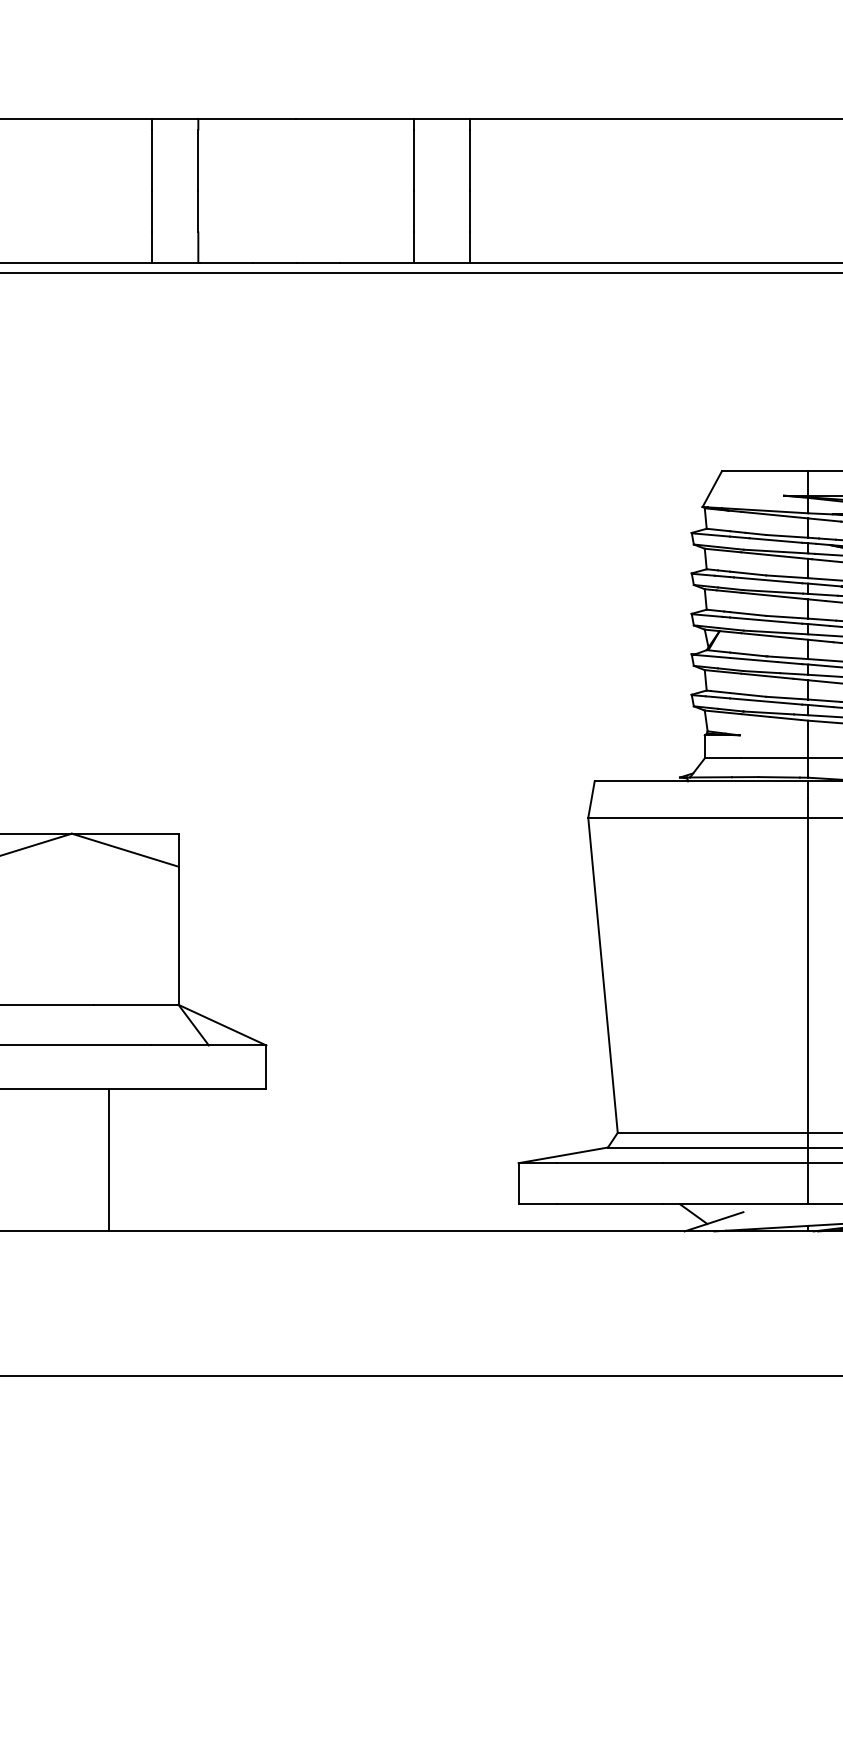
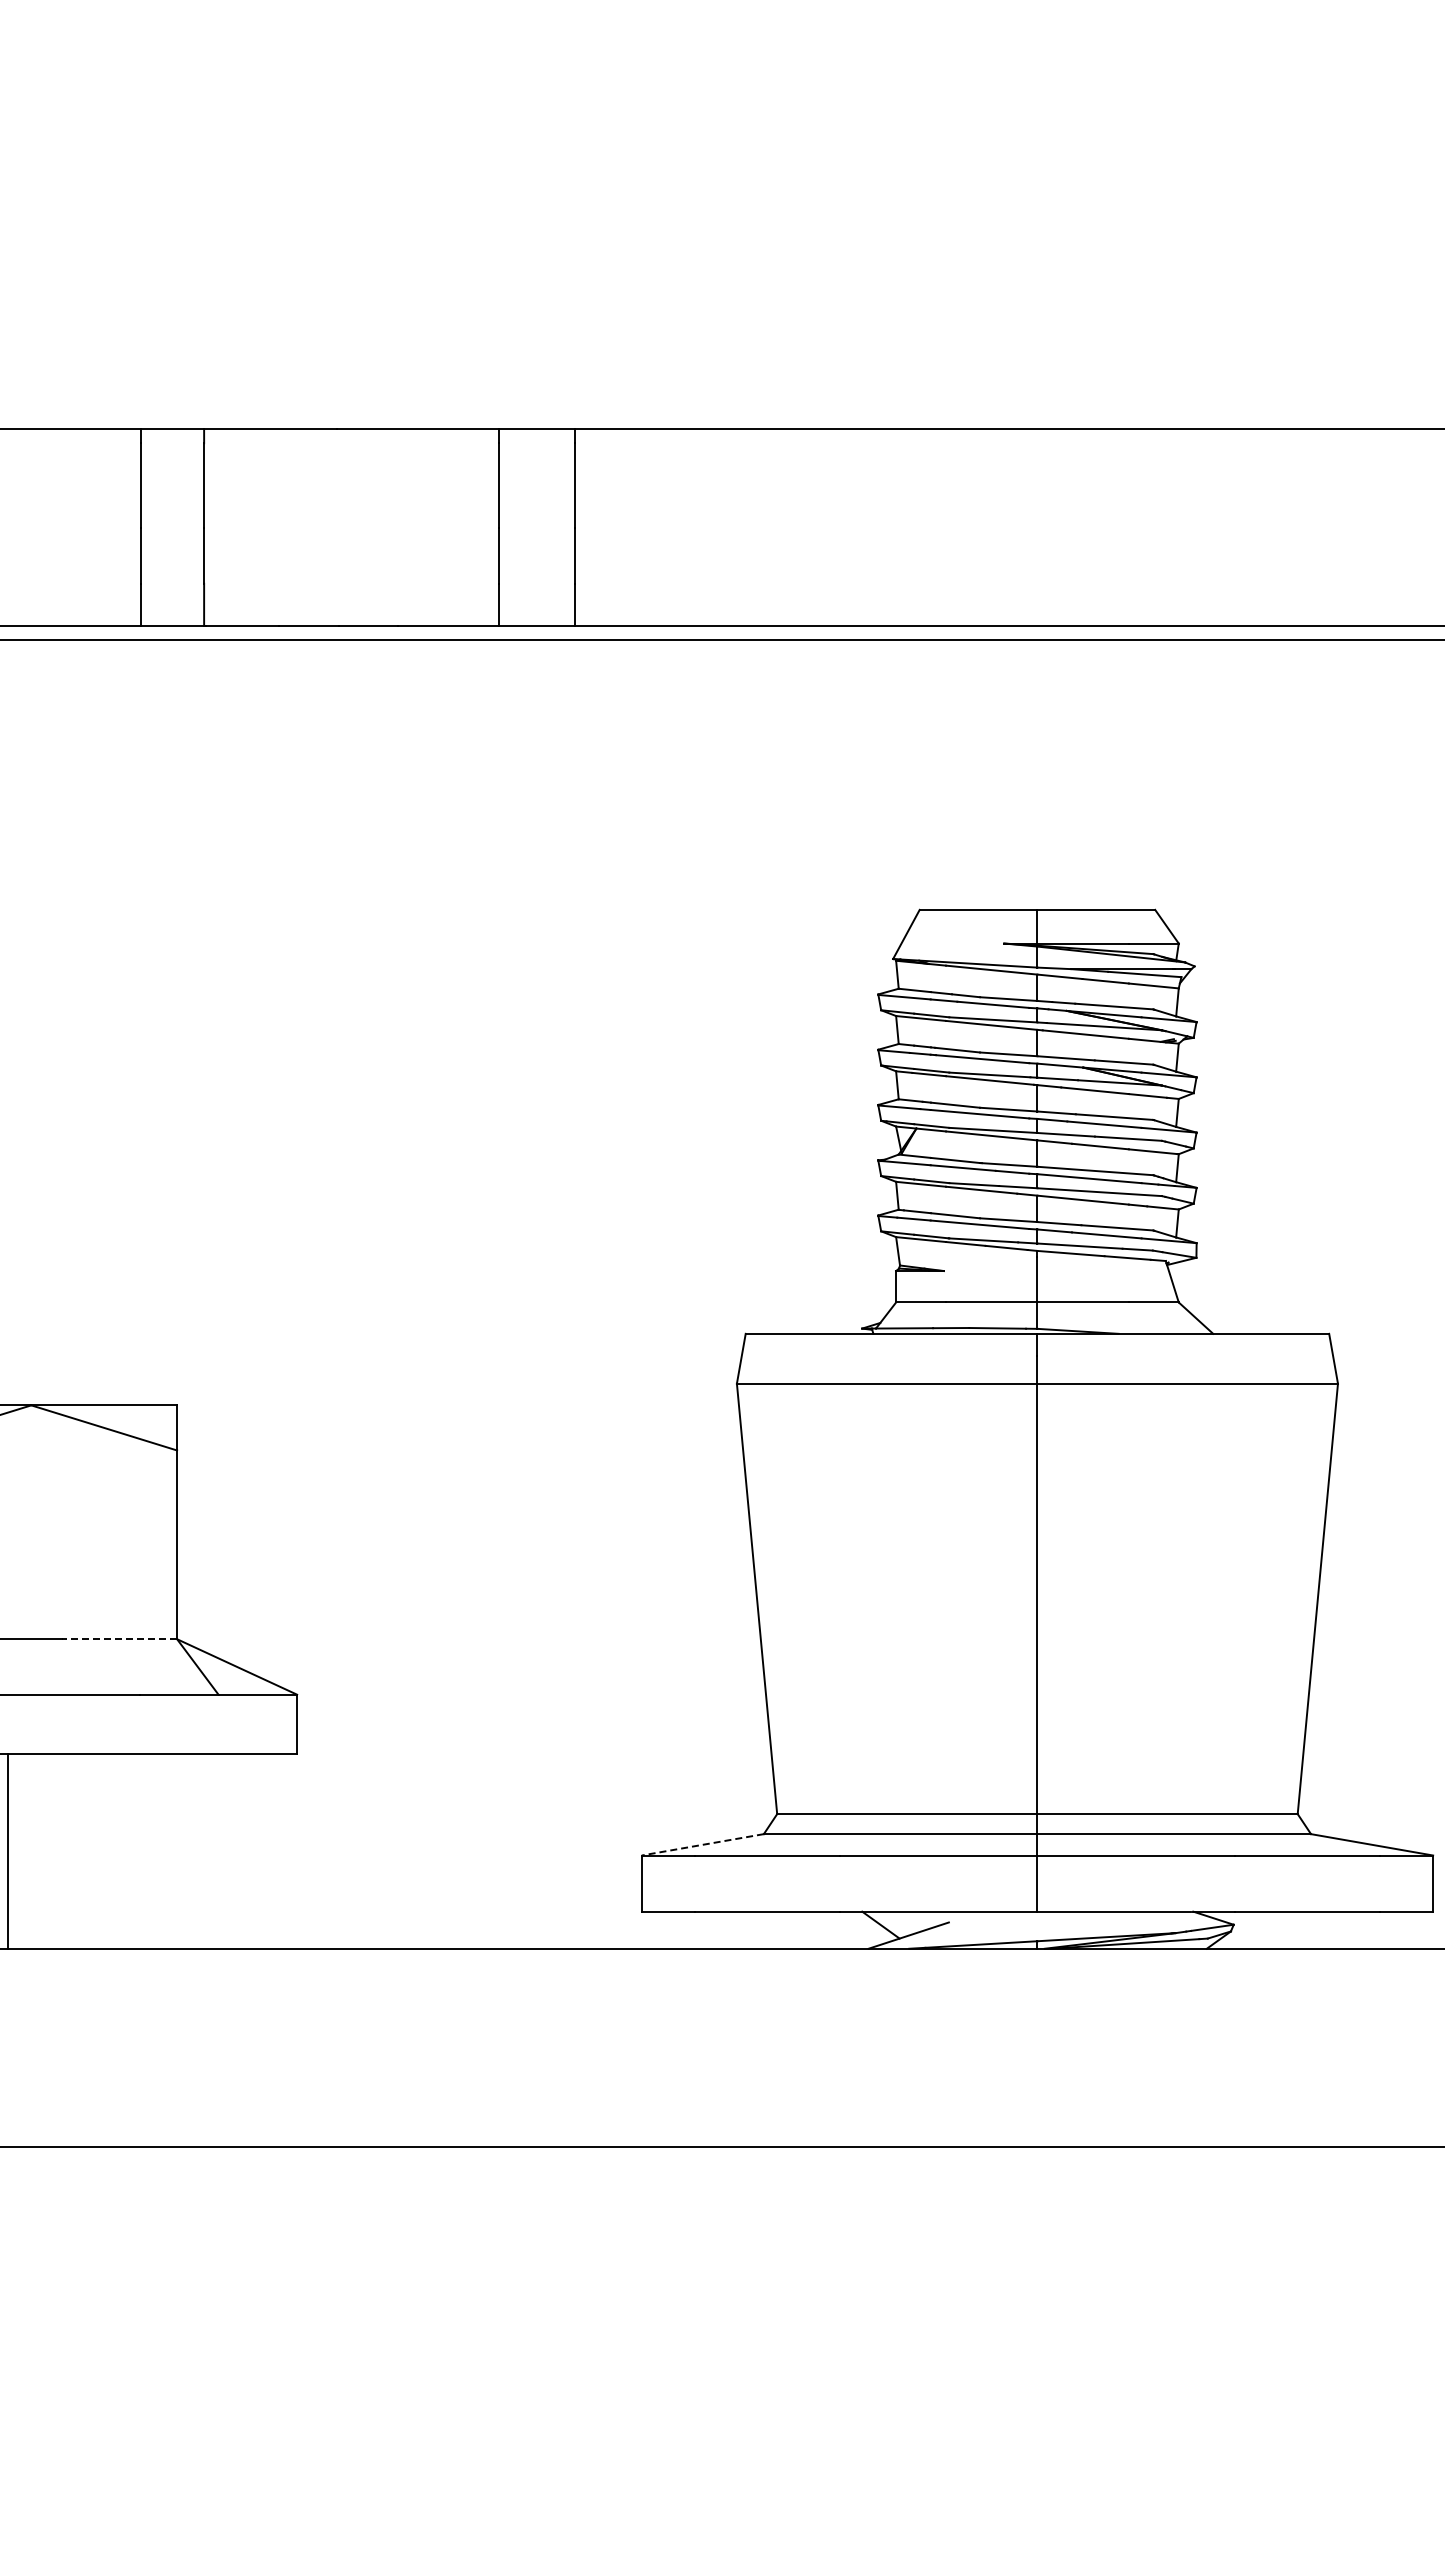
line: (136, 1005) -> (119, 1639), solid -> dashed
line: (563, 1155) -> (702, 1844), solid -> dashed
line: (108, 1160) -> (7, 1851), moved

